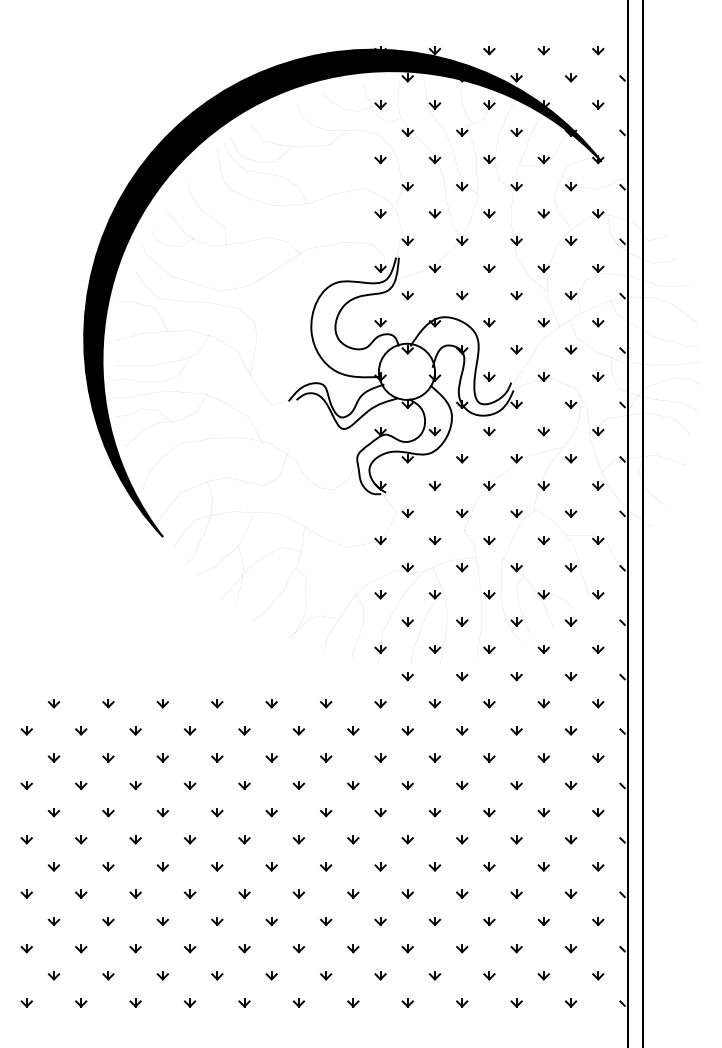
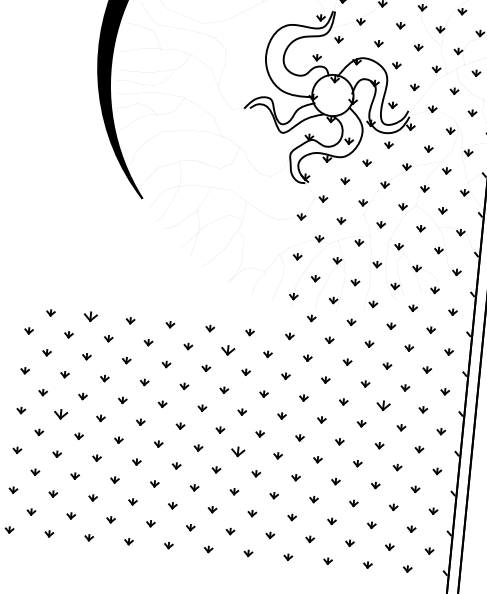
part: (108, 703) -> (90, 316), size x1.6
part: (298, 730) -> (227, 350), size x1.6
part: (516, 785) -> (383, 405), size x1.6
part: (81, 839) -> (61, 414), size x1.6
part: (326, 866) -> (238, 451), size x1.6

